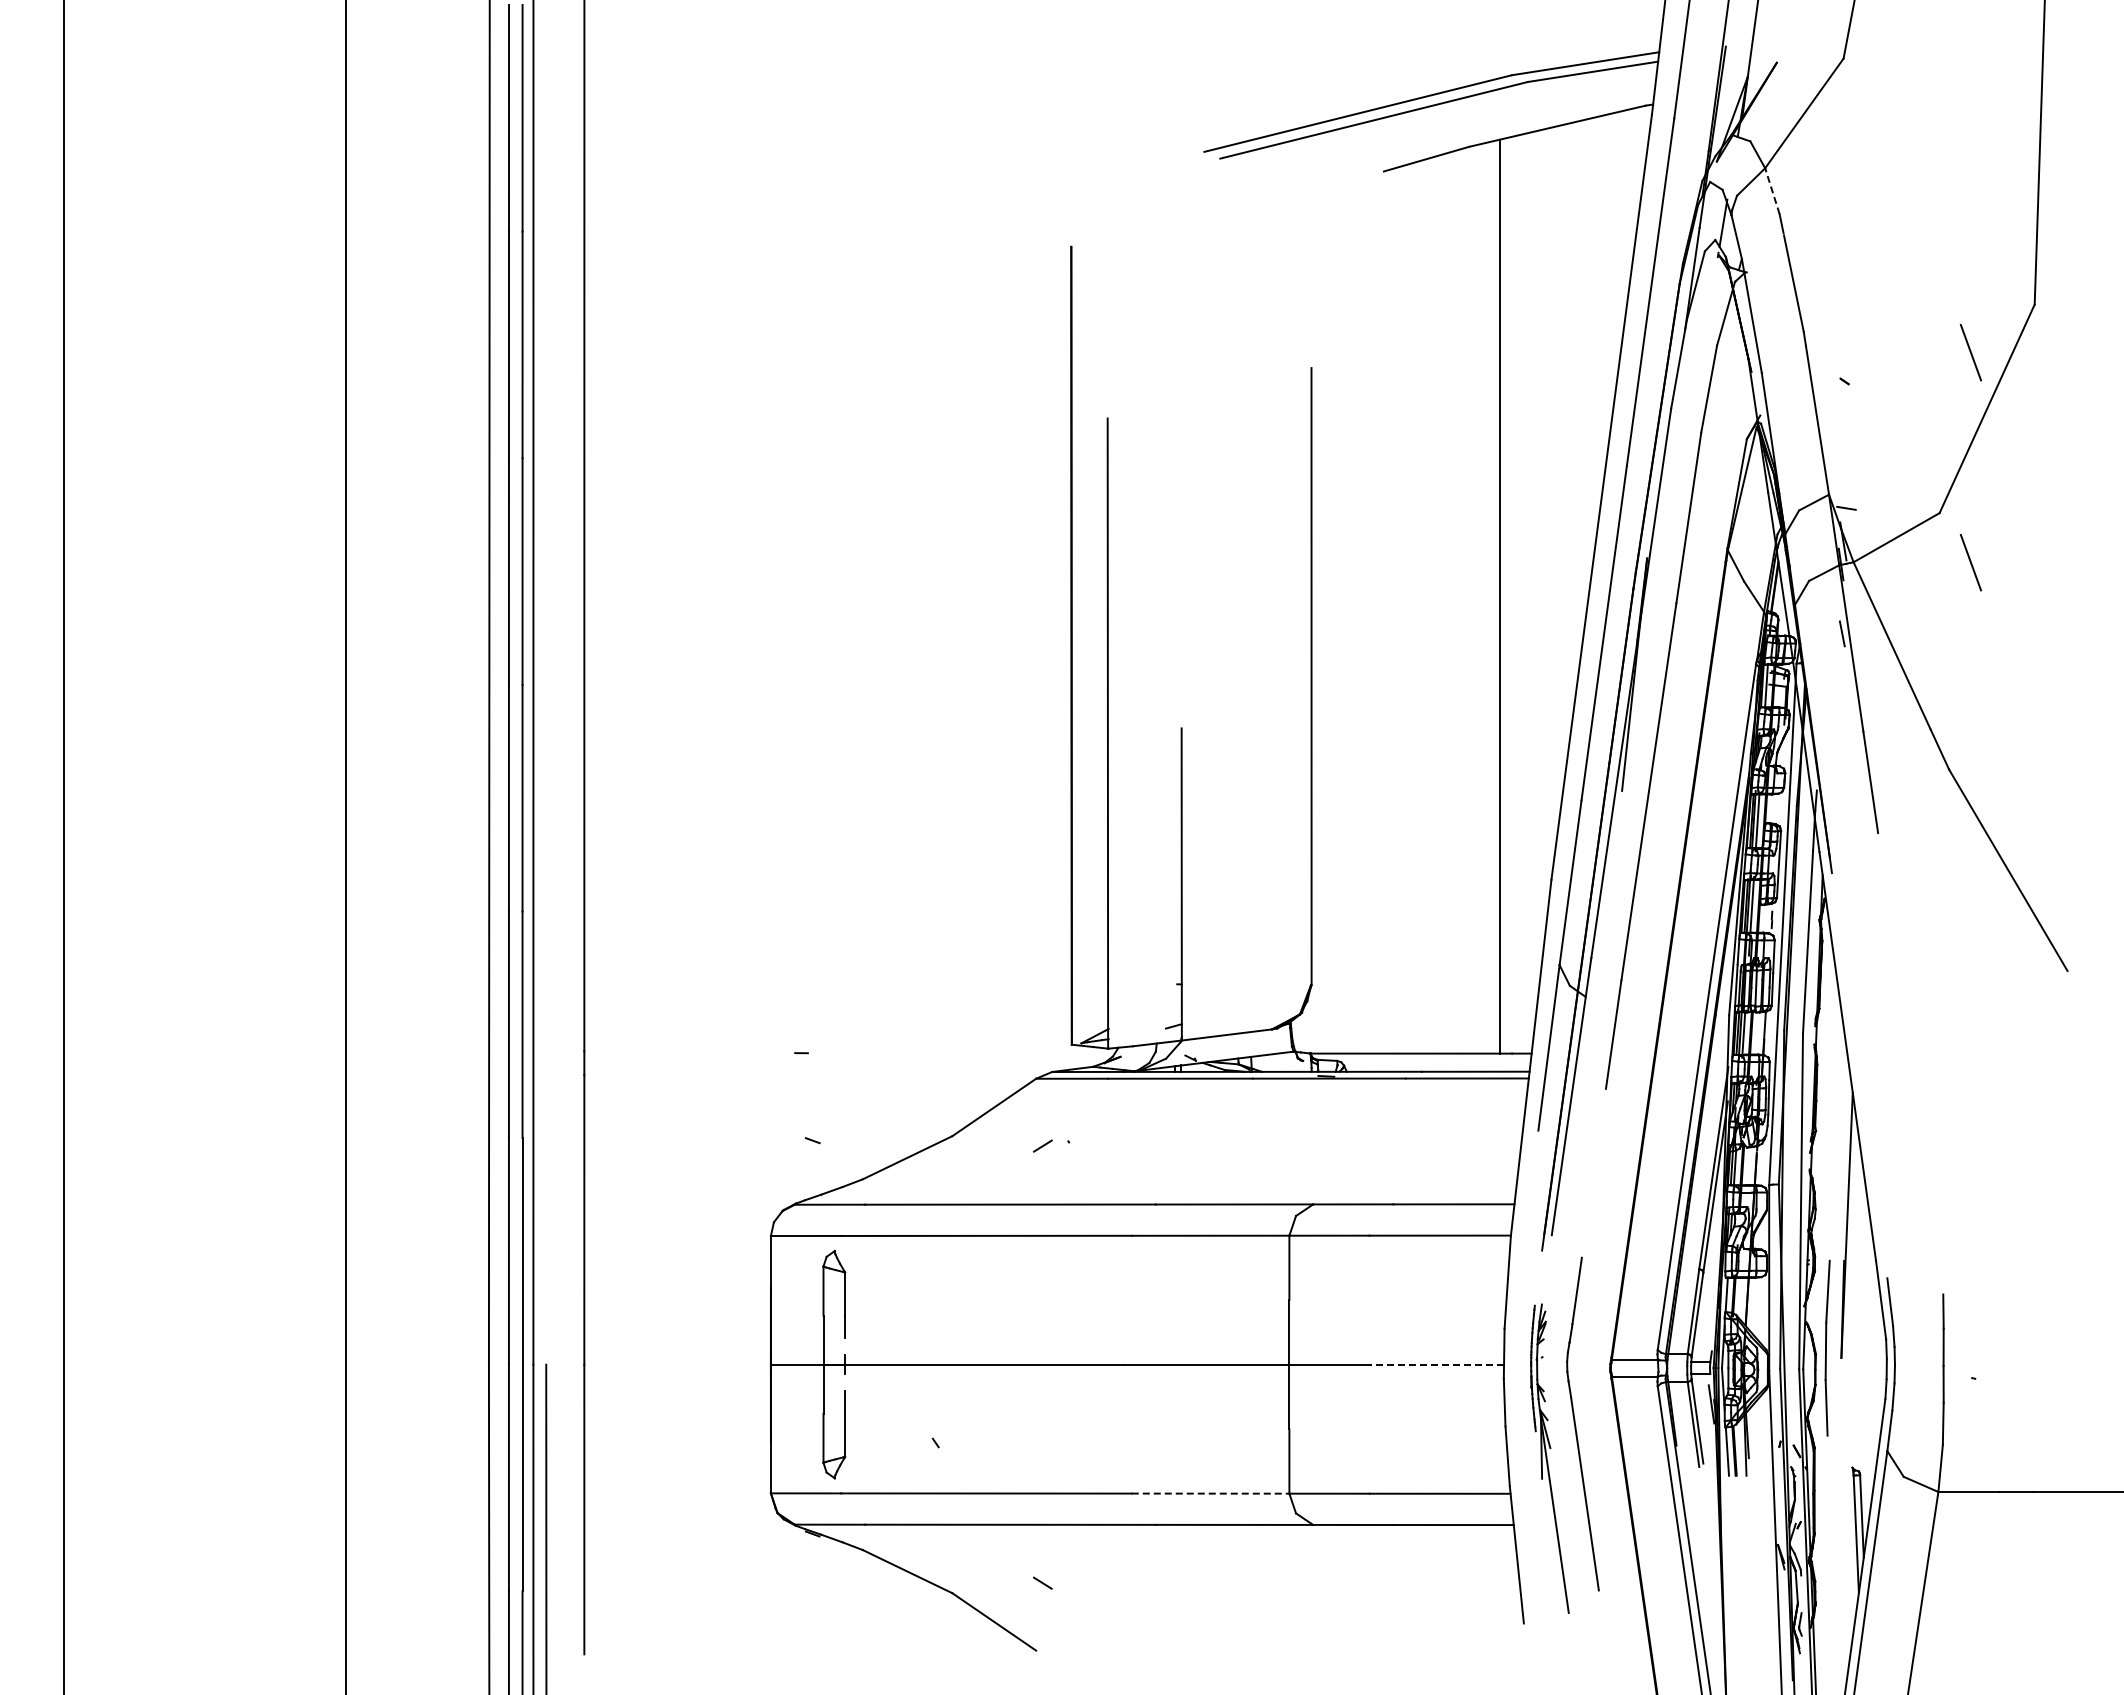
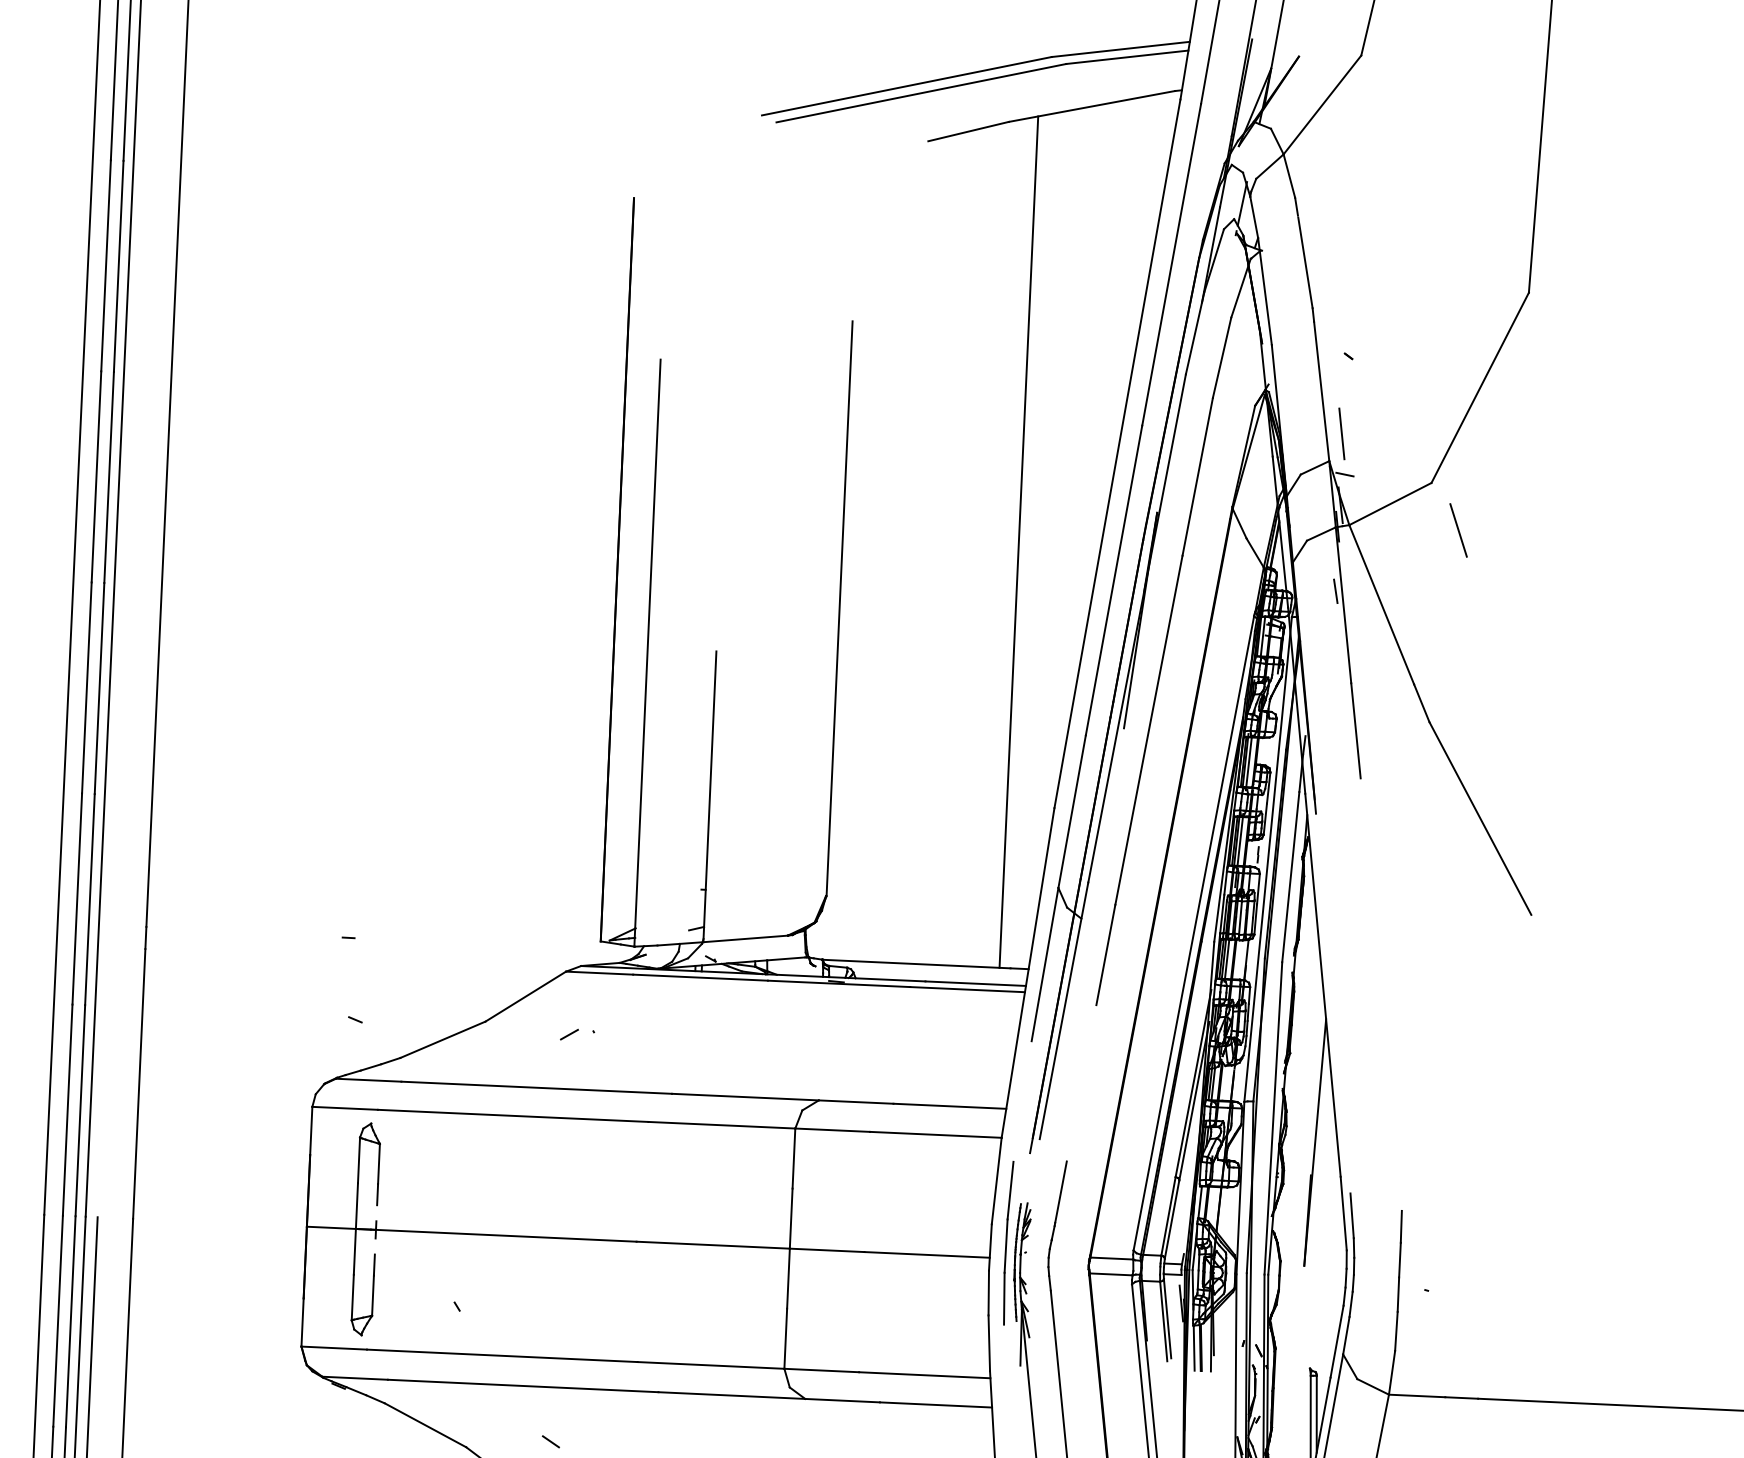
line: (1772, 190) -> (1289, 175), dashed -> solid
line: (1970, 352) -> (1467, 334), removed
line: (1841, 464) -> (1342, 433), added
part: (1827, 1347) -> (1007, 1242), moved
line: (1436, 1364) -> (926, 1254), dashed -> solid
line: (1210, 1493) -> (710, 1365), dashed -> solid

